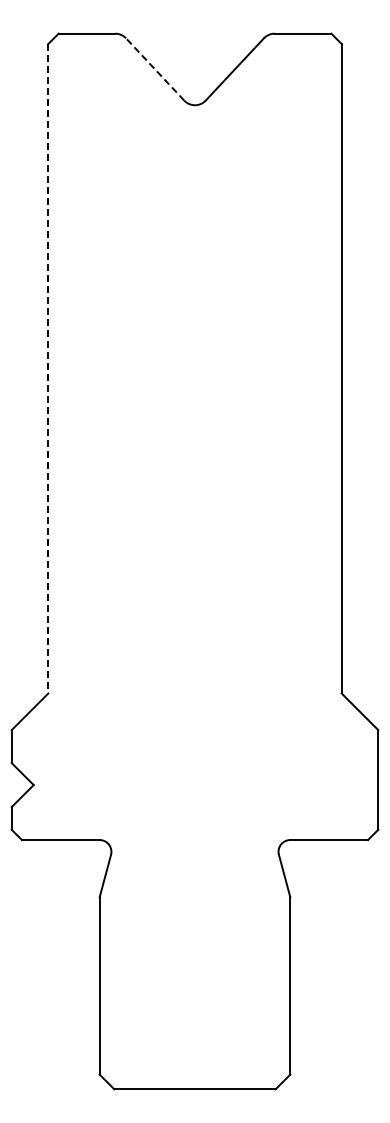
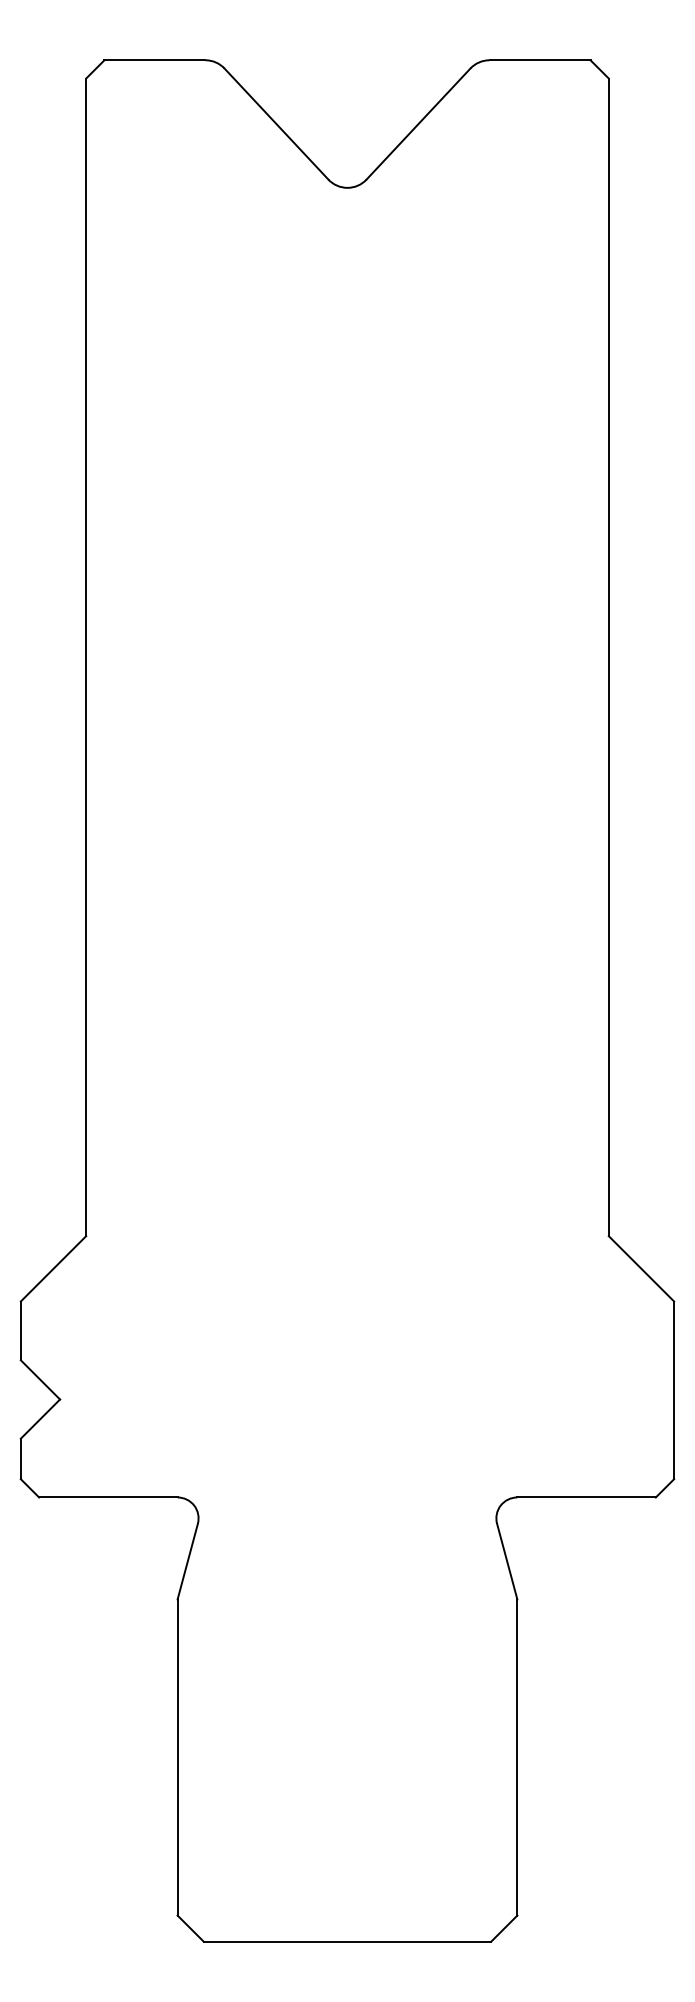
line: (155, 69) -> (277, 124), dashed -> solid
line: (48, 368) -> (86, 657), dashed -> solid

